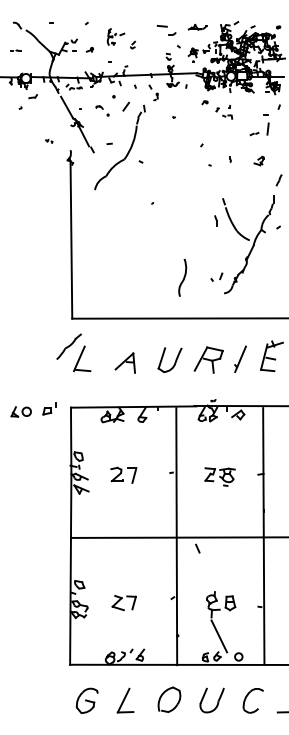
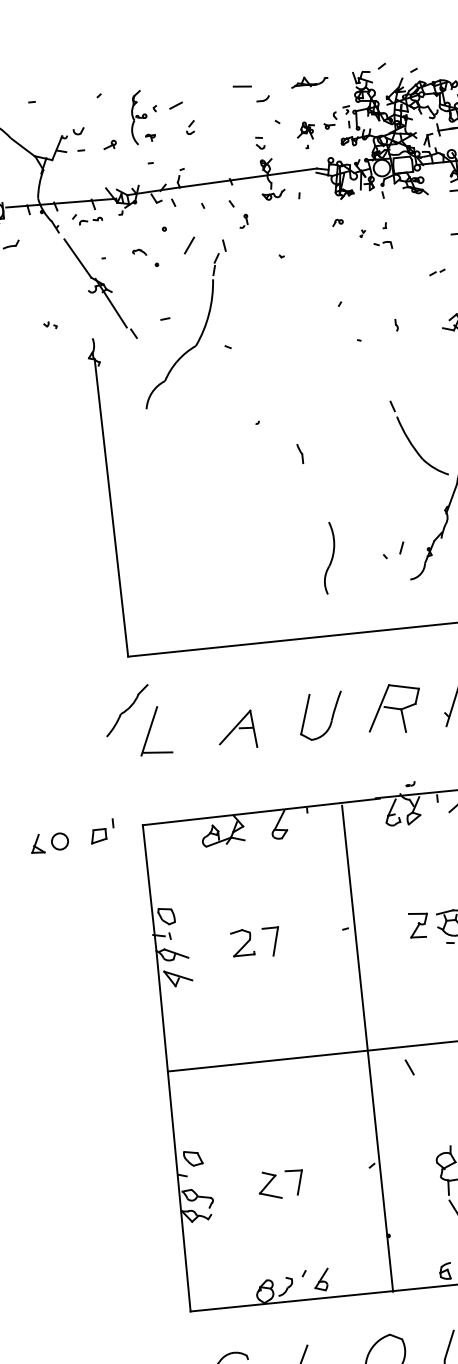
part: (115, 36) -> (155, 114), size x1.67
part: (215, 220) -> (299, 453), moved

